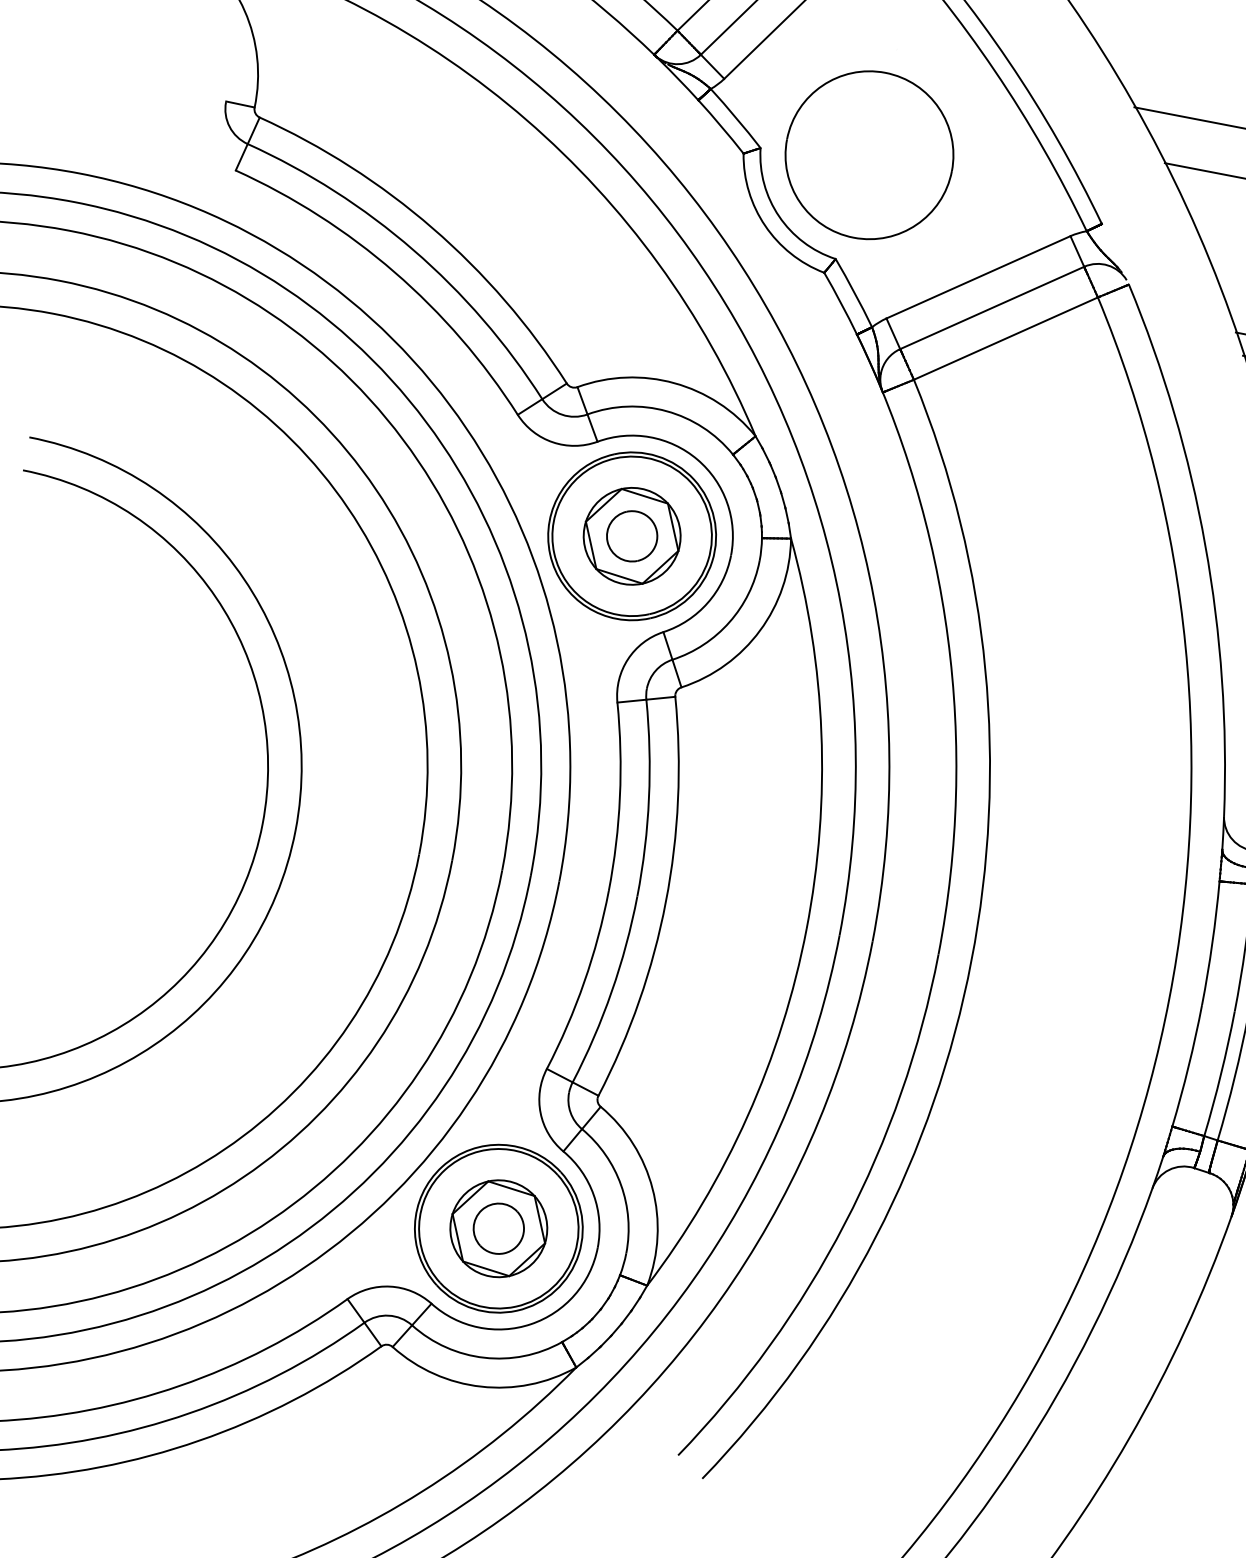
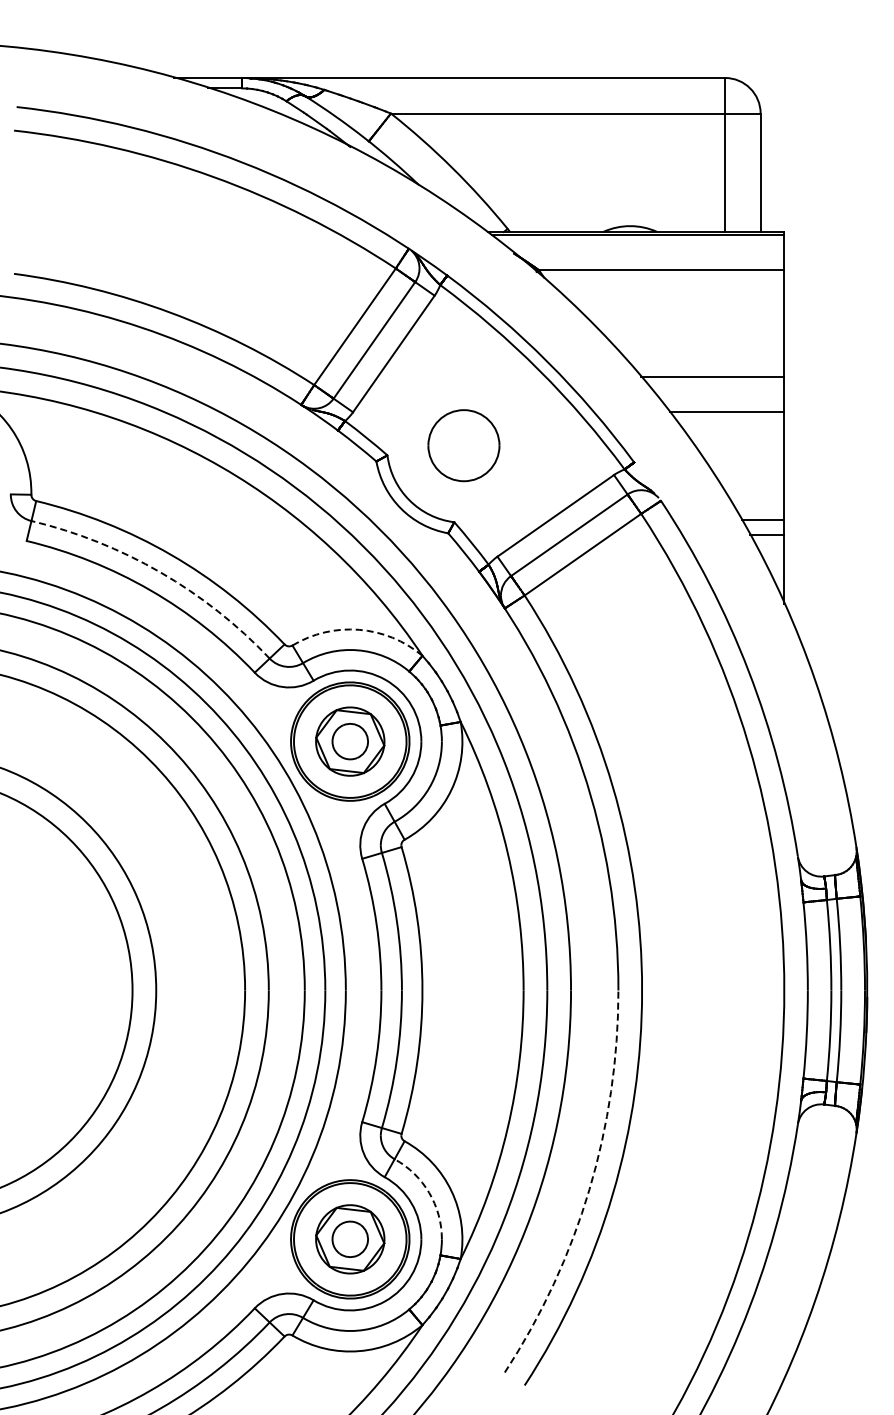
part: (869, 154) -> (463, 445), size x0.6
arc: (413, 250) -> (160, 572), solid -> dashed
arc: (675, 382) -> (359, 629), solid -> dashed
arc: (621, 1184) -> (429, 1192), solid -> dashed
arc: (844, 1223) -> (589, 1189), solid -> dashed

